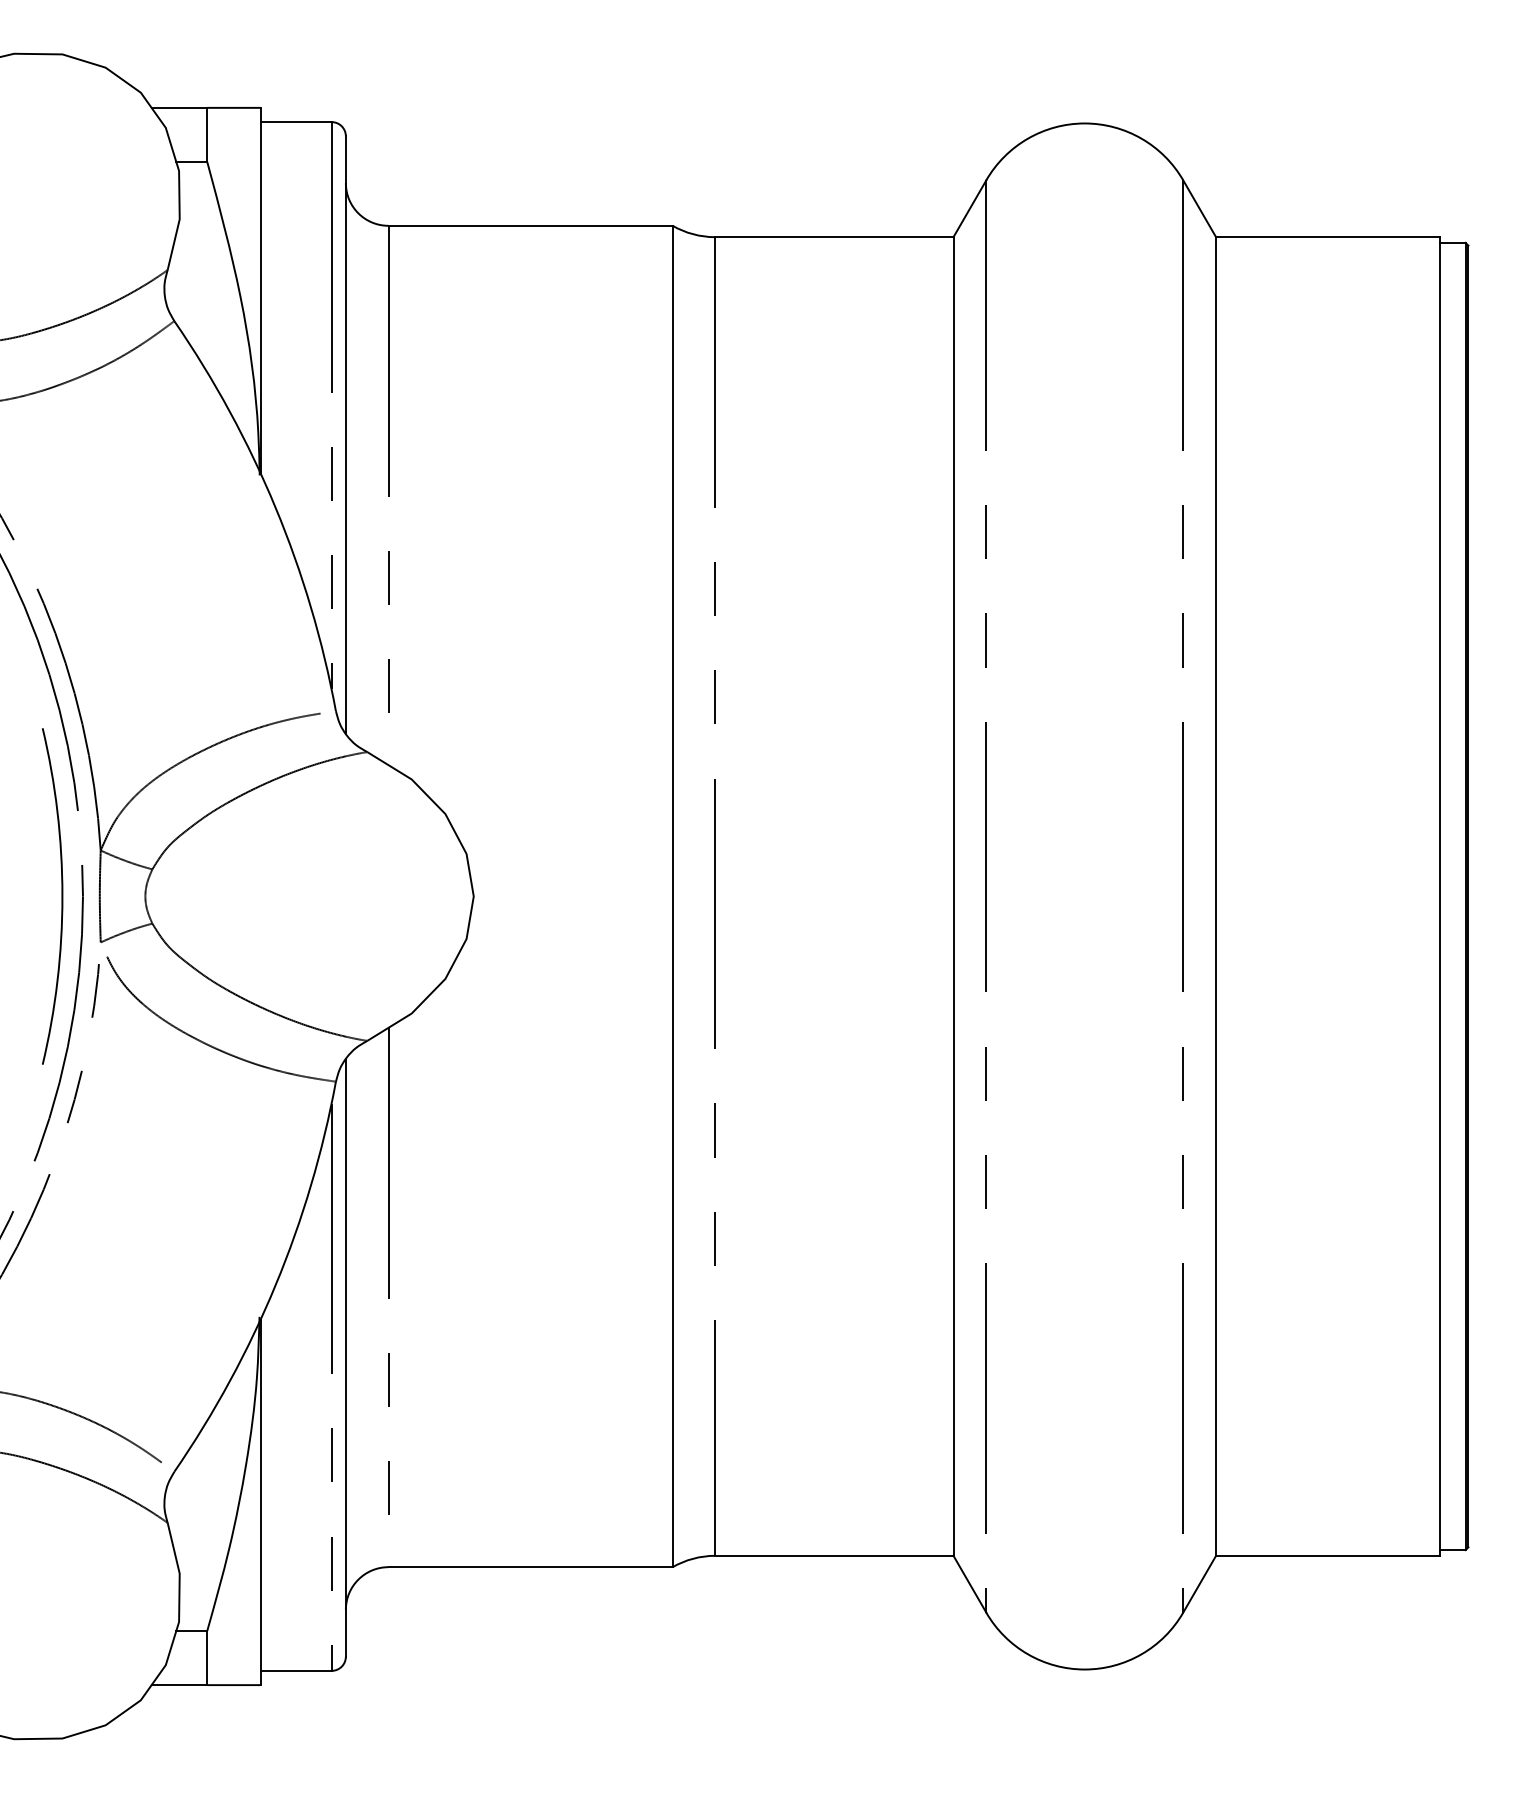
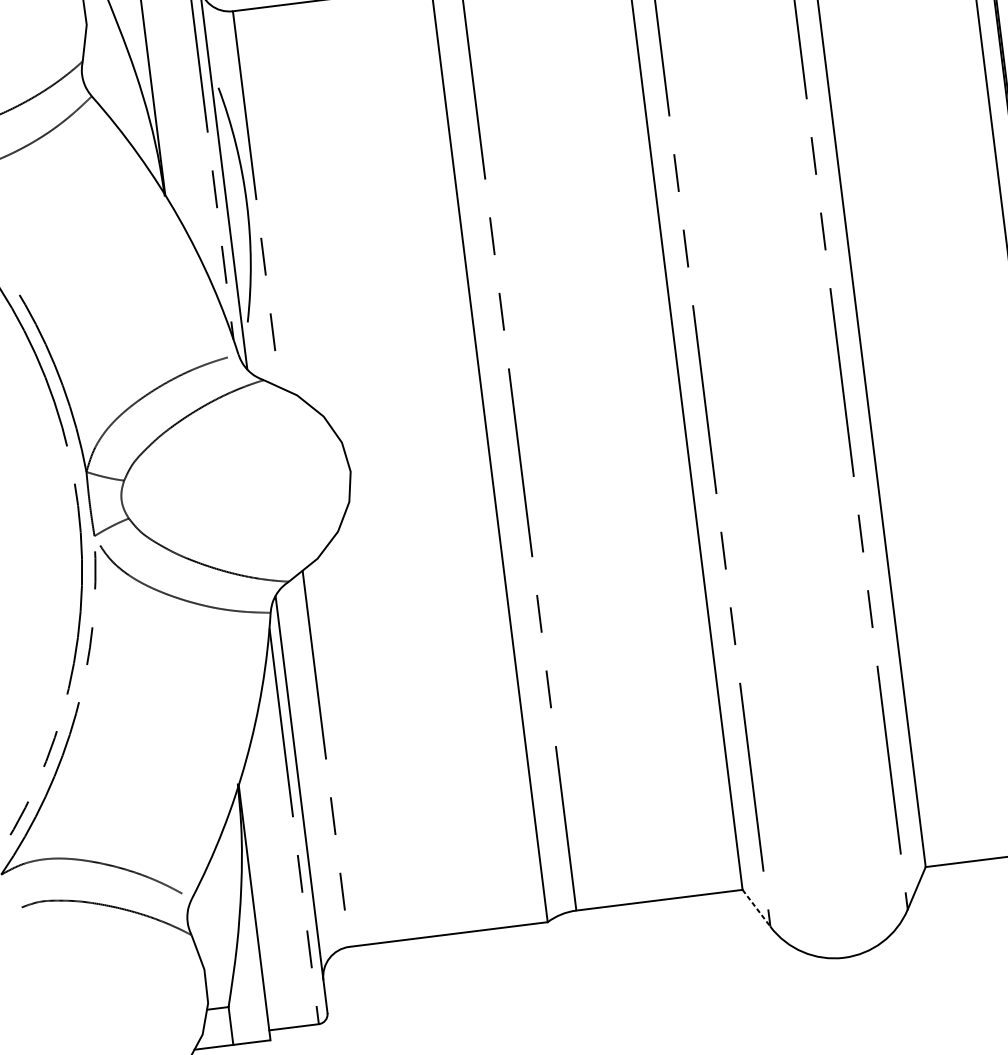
arc: (61, 896) -> (246, 203), moved
line: (969, 1584) -> (756, 908), solid -> dashed

